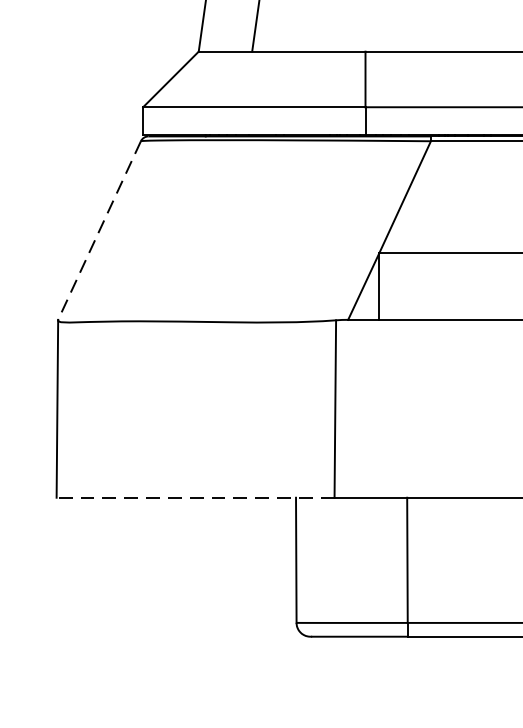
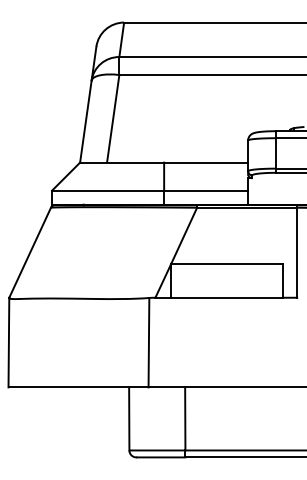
line: (100, 230) -> (30, 252), dashed -> solid
line: (195, 497) -> (78, 387), dashed -> solid

